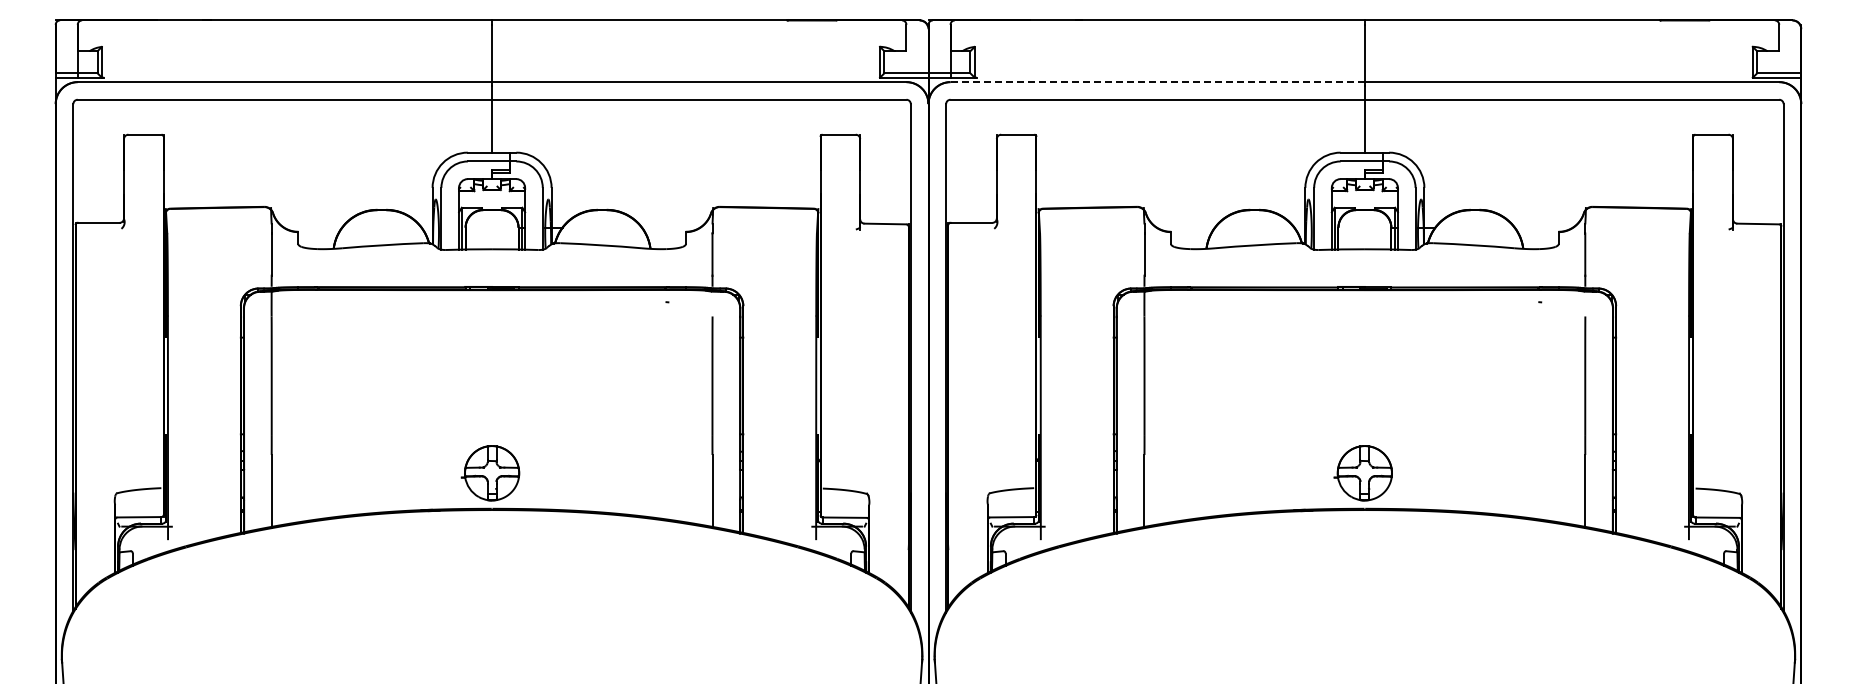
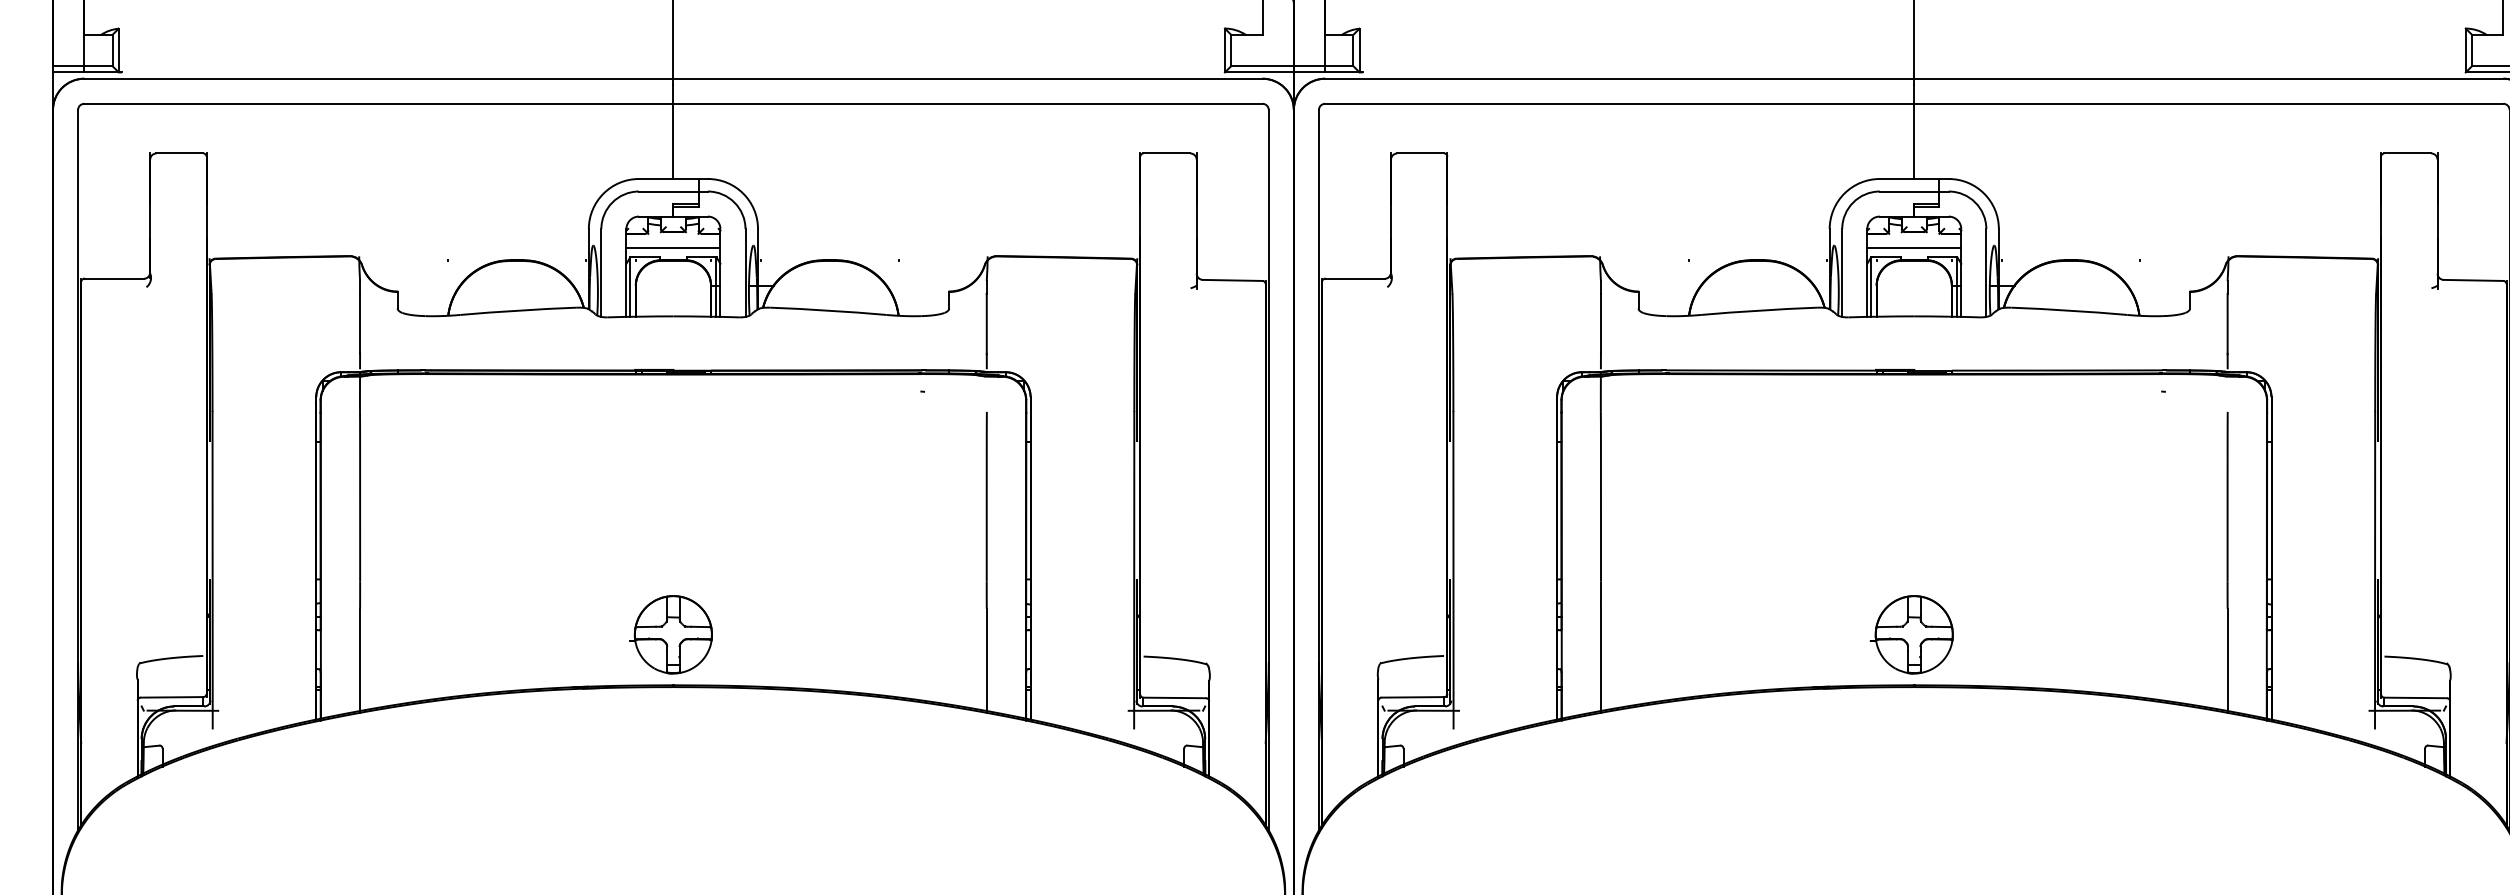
line: (1158, 82) -> (1620, 79), dashed -> solid
line: (492, 201) -> (674, 248), added
line: (1364, 201) -> (1913, 248), added

